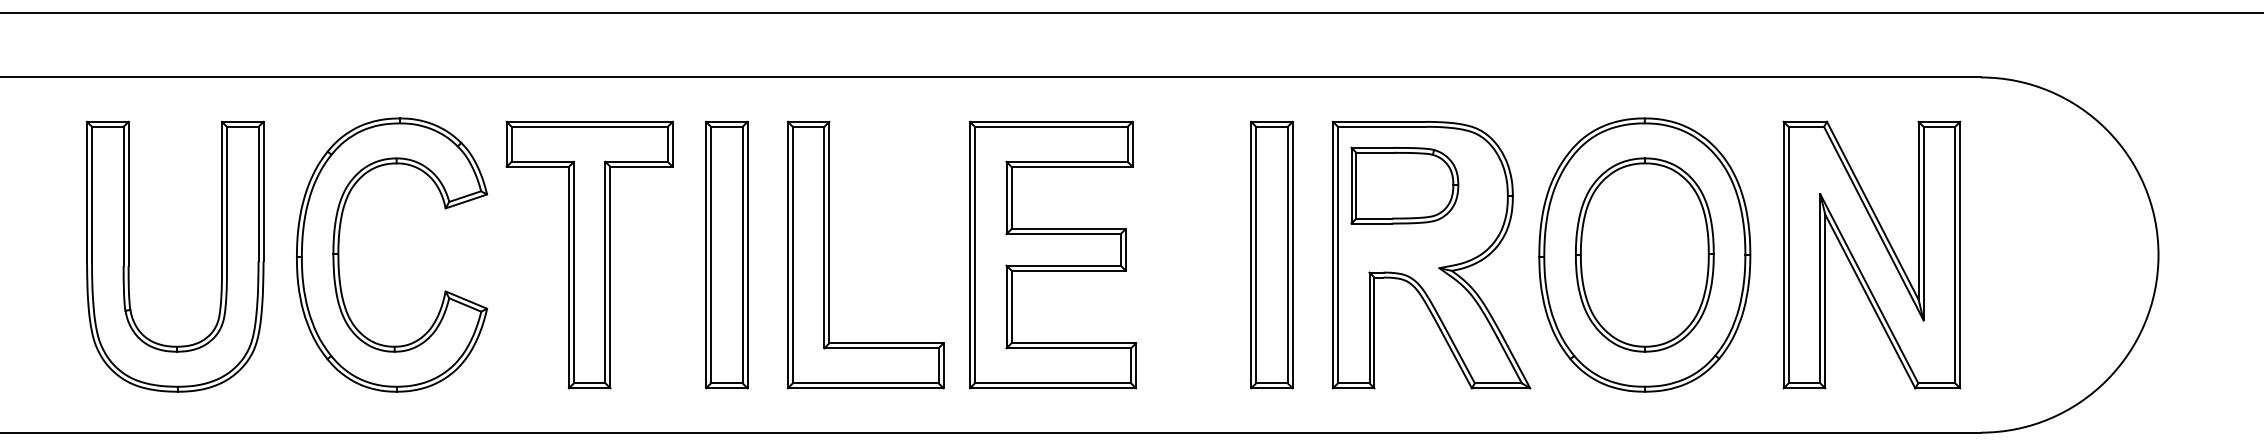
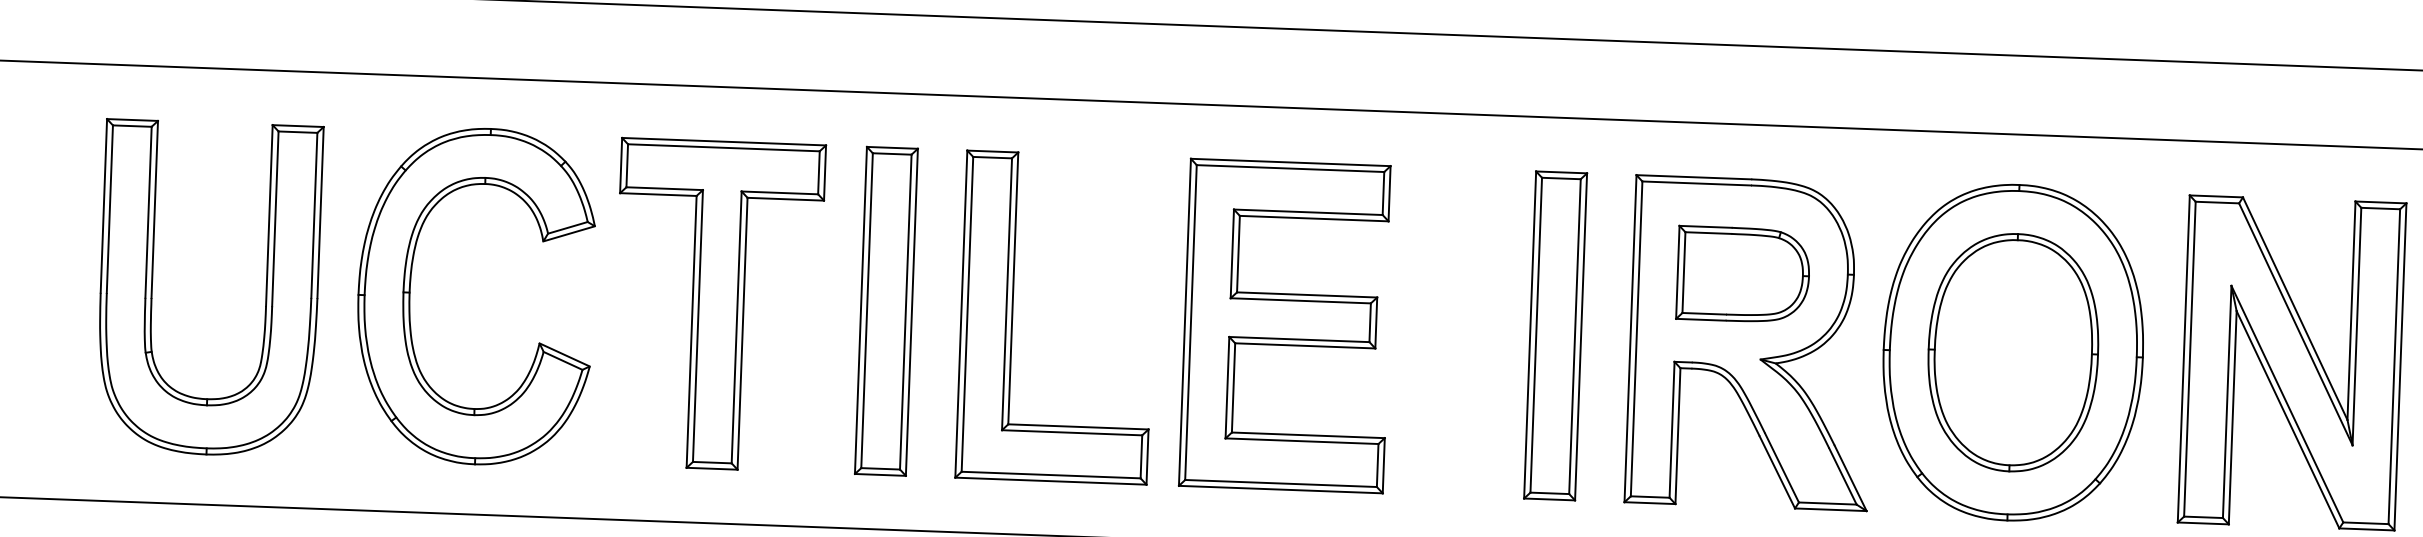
part: (1404, 185) -> (1742, 274), moved

